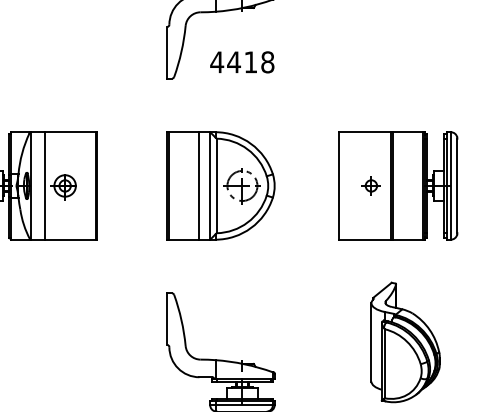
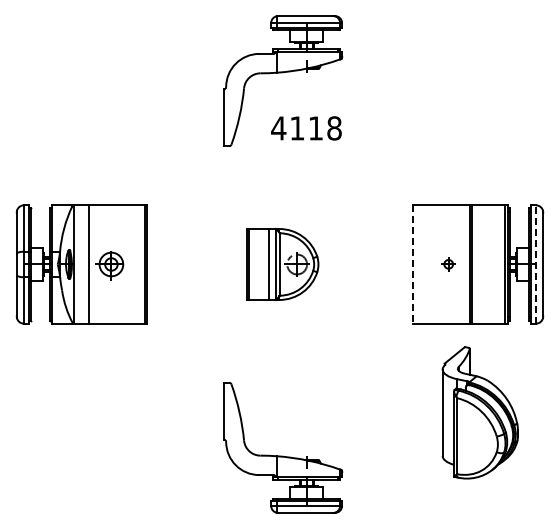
text: (234, 62) -> (297, 128), 4418 -> 4118
part: (220, 185) -> (282, 264), size x0.6
line: (339, 185) -> (413, 264), solid -> dashed
part: (371, 185) -> (448, 263), size x0.7
line: (451, 185) -> (536, 264), solid -> dashed
part: (404, 342) -> (479, 412), moved

